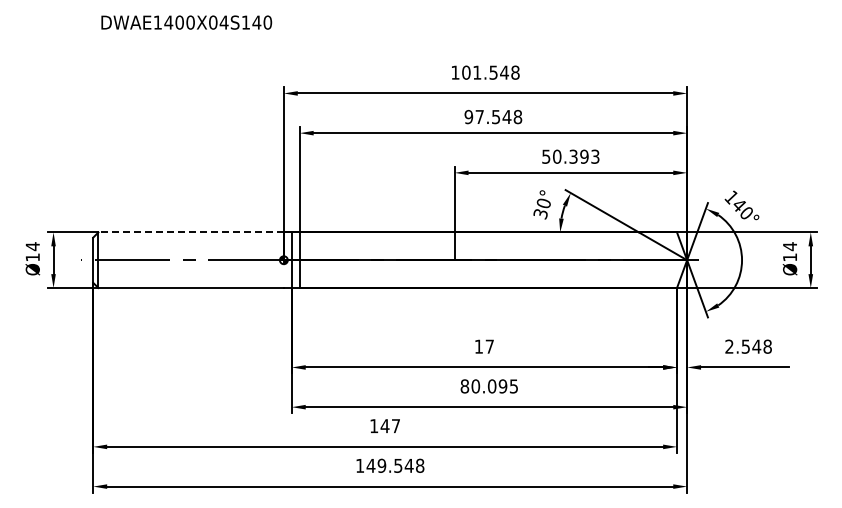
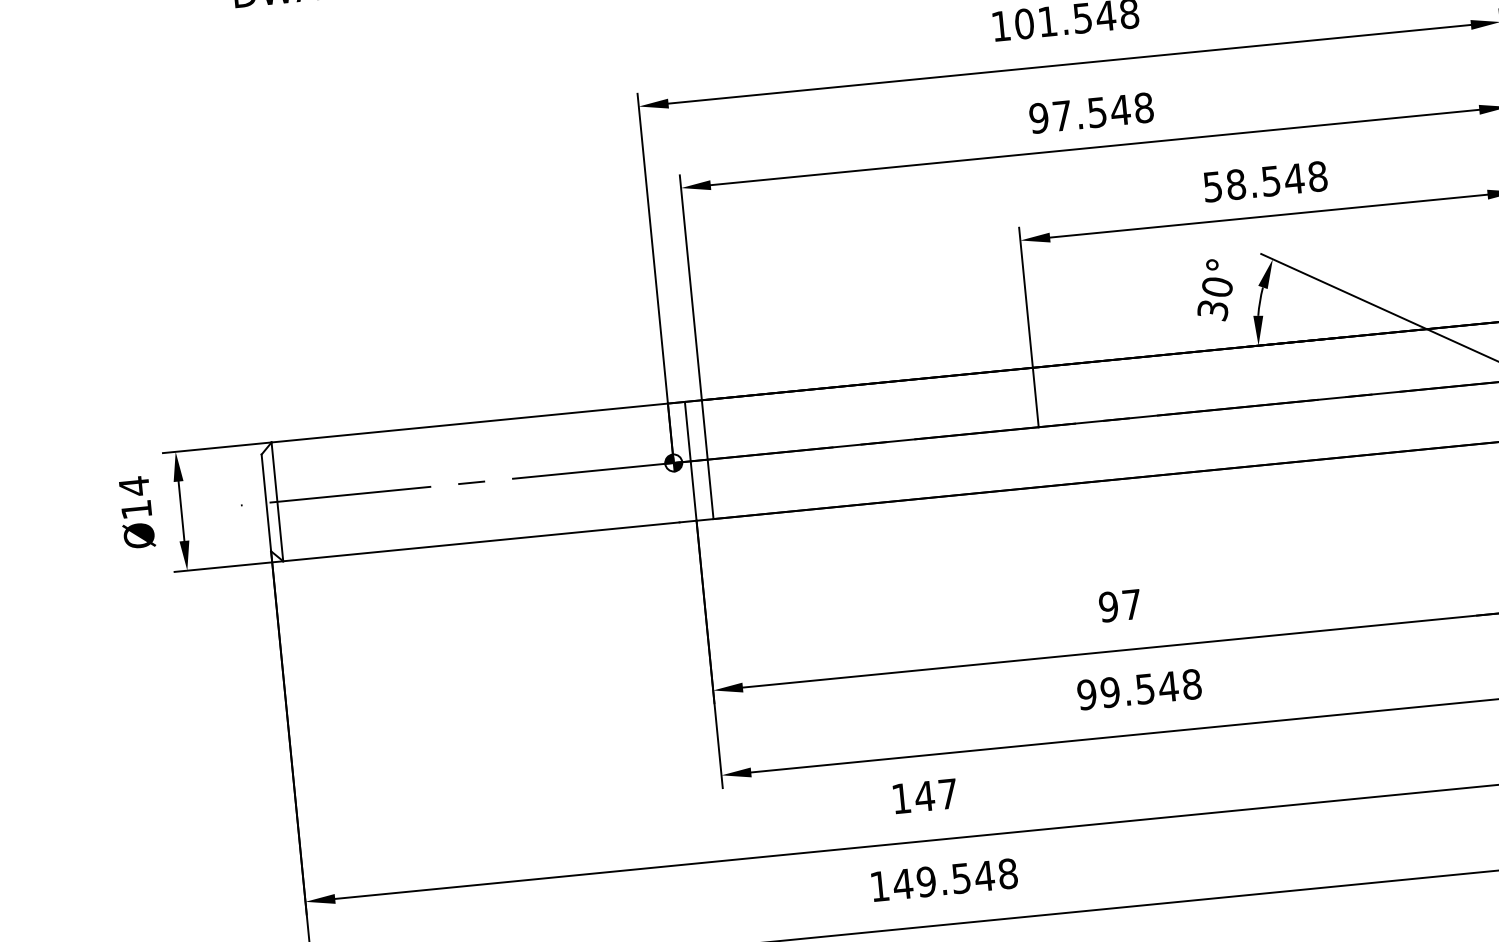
text: (576, 156) -> (1277, 179), 50.393 -> 58.548
line: (191, 232) -> (470, 423), dashed -> solid
text: (478, 346) -> (1107, 606), 17 -> 97
text: (489, 386) -> (1139, 689), 80.095 -> 99.548

